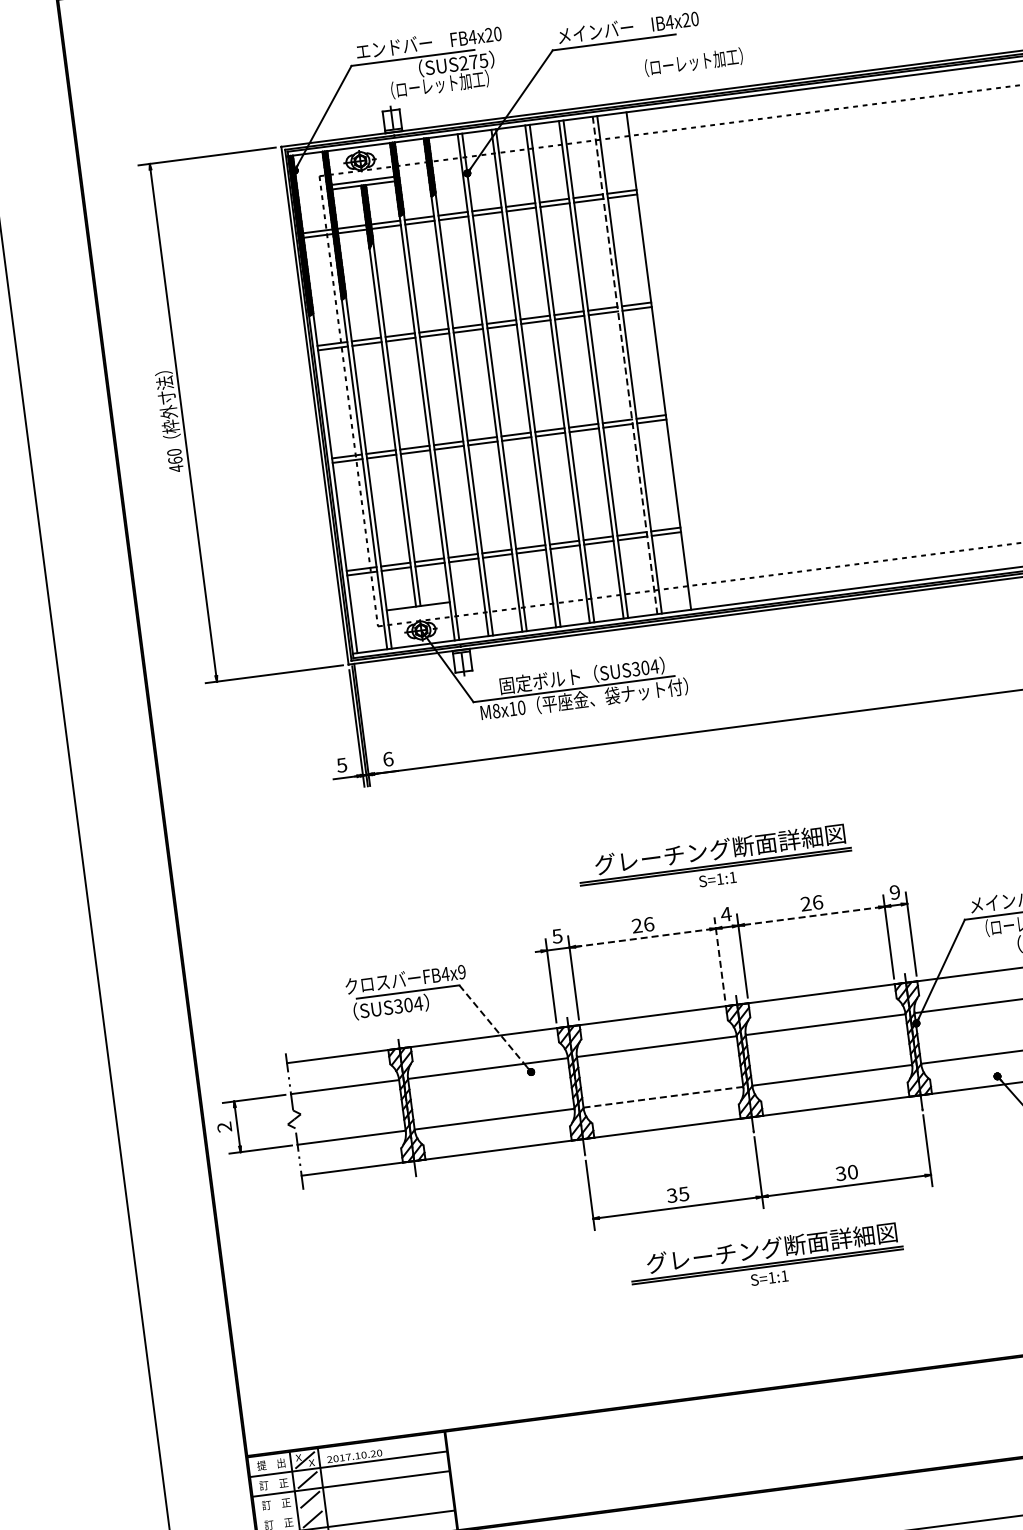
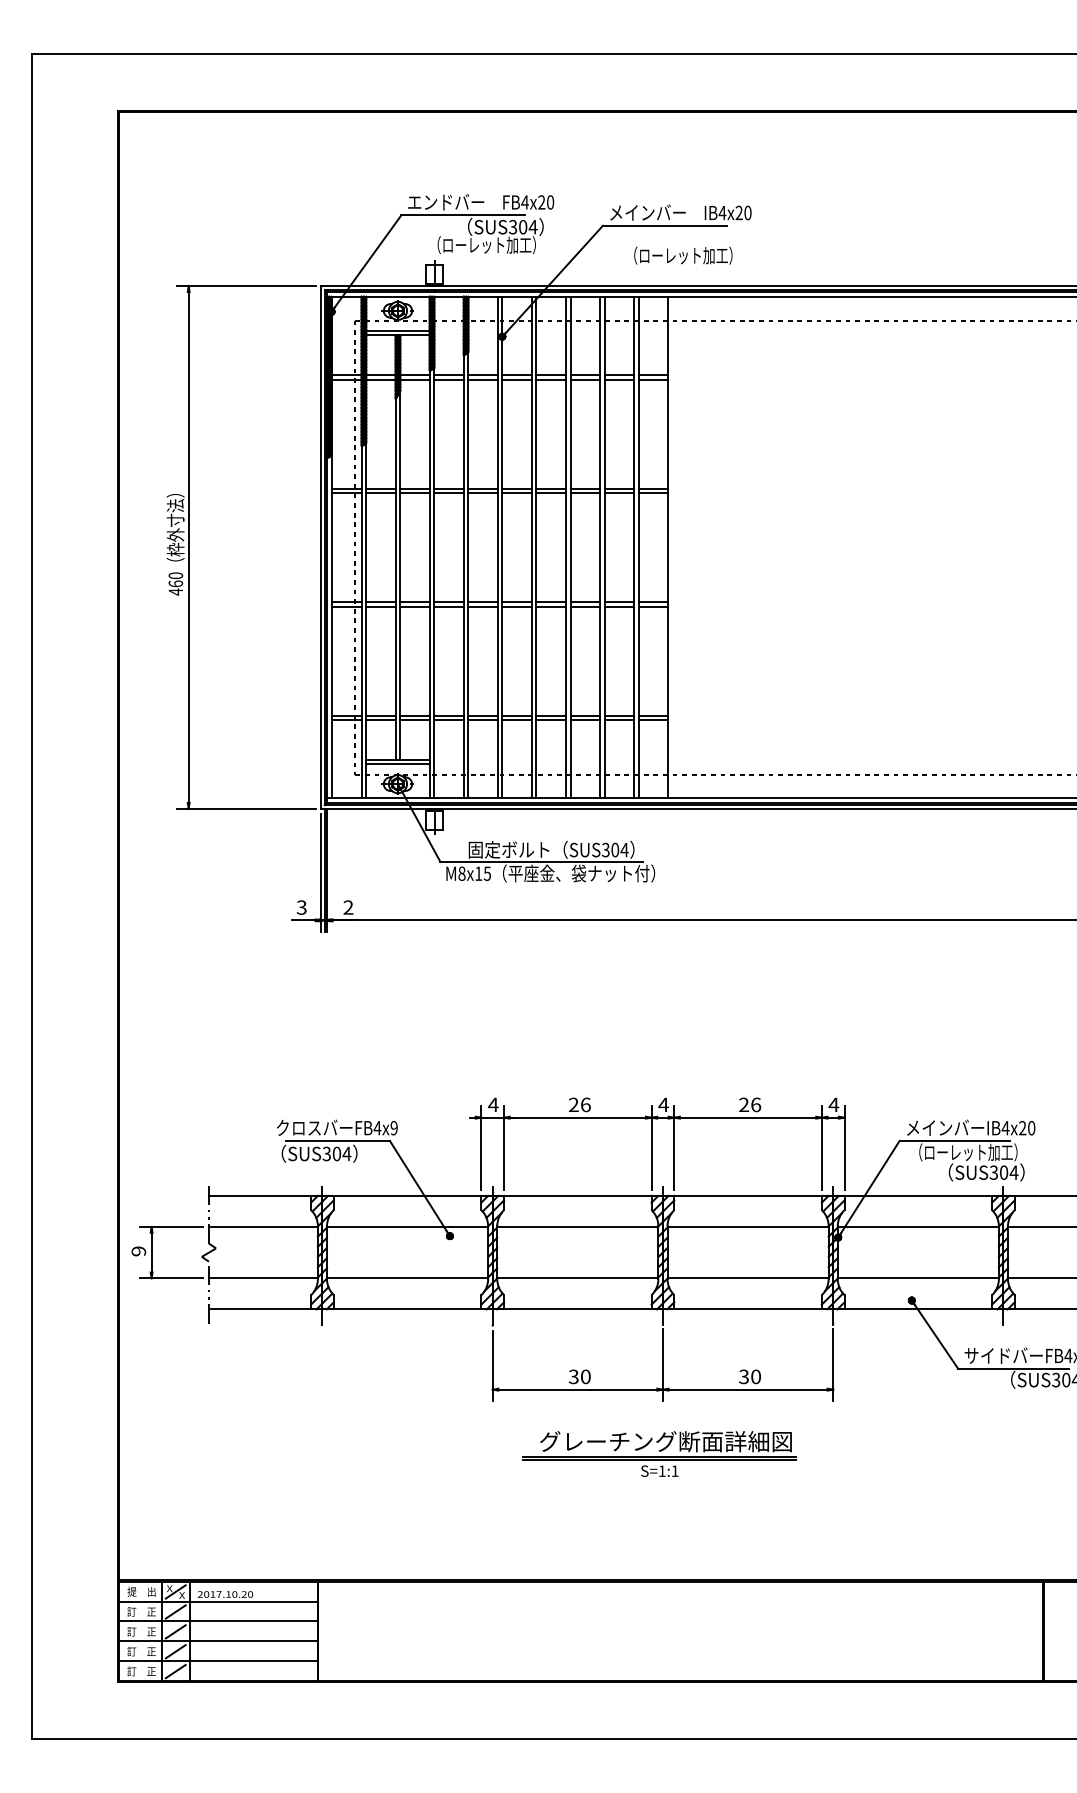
text: (473, 61) -> (522, 226), SUS275 -> SUS304
text: (694, 62) -> (683, 255), moved
line: (625, 365) -> (634, 547), dashed -> solid
line: (418, 611) -> (397, 764), added
text: (521, 707) -> (487, 873), M8x10 -> M8x15
text: (388, 759) -> (348, 907), 6 -> 2
text: (341, 765) -> (301, 907), 5 -> 3
part: (715, 861) -> (659, 1051), removed
text: (894, 892) -> (833, 1104), 9 -> 4
line: (811, 915) -> (748, 1117), dashed -> solid
text: (557, 935) -> (493, 1104), 5 -> 4
line: (643, 937) -> (578, 1117), dashed -> solid
line: (719, 959) -> (651, 1148), dashed -> solid
line: (494, 1028) -> (419, 1188), dashed -> solid
line: (663, 1097) -> (577, 1278), dashed -> solid
text: (224, 1127) -> (138, 1251), 2 -> 9
text: (683, 1193) -> (585, 1376), 35 -> 30
line: (353, 1503) -> (218, 1641), added

